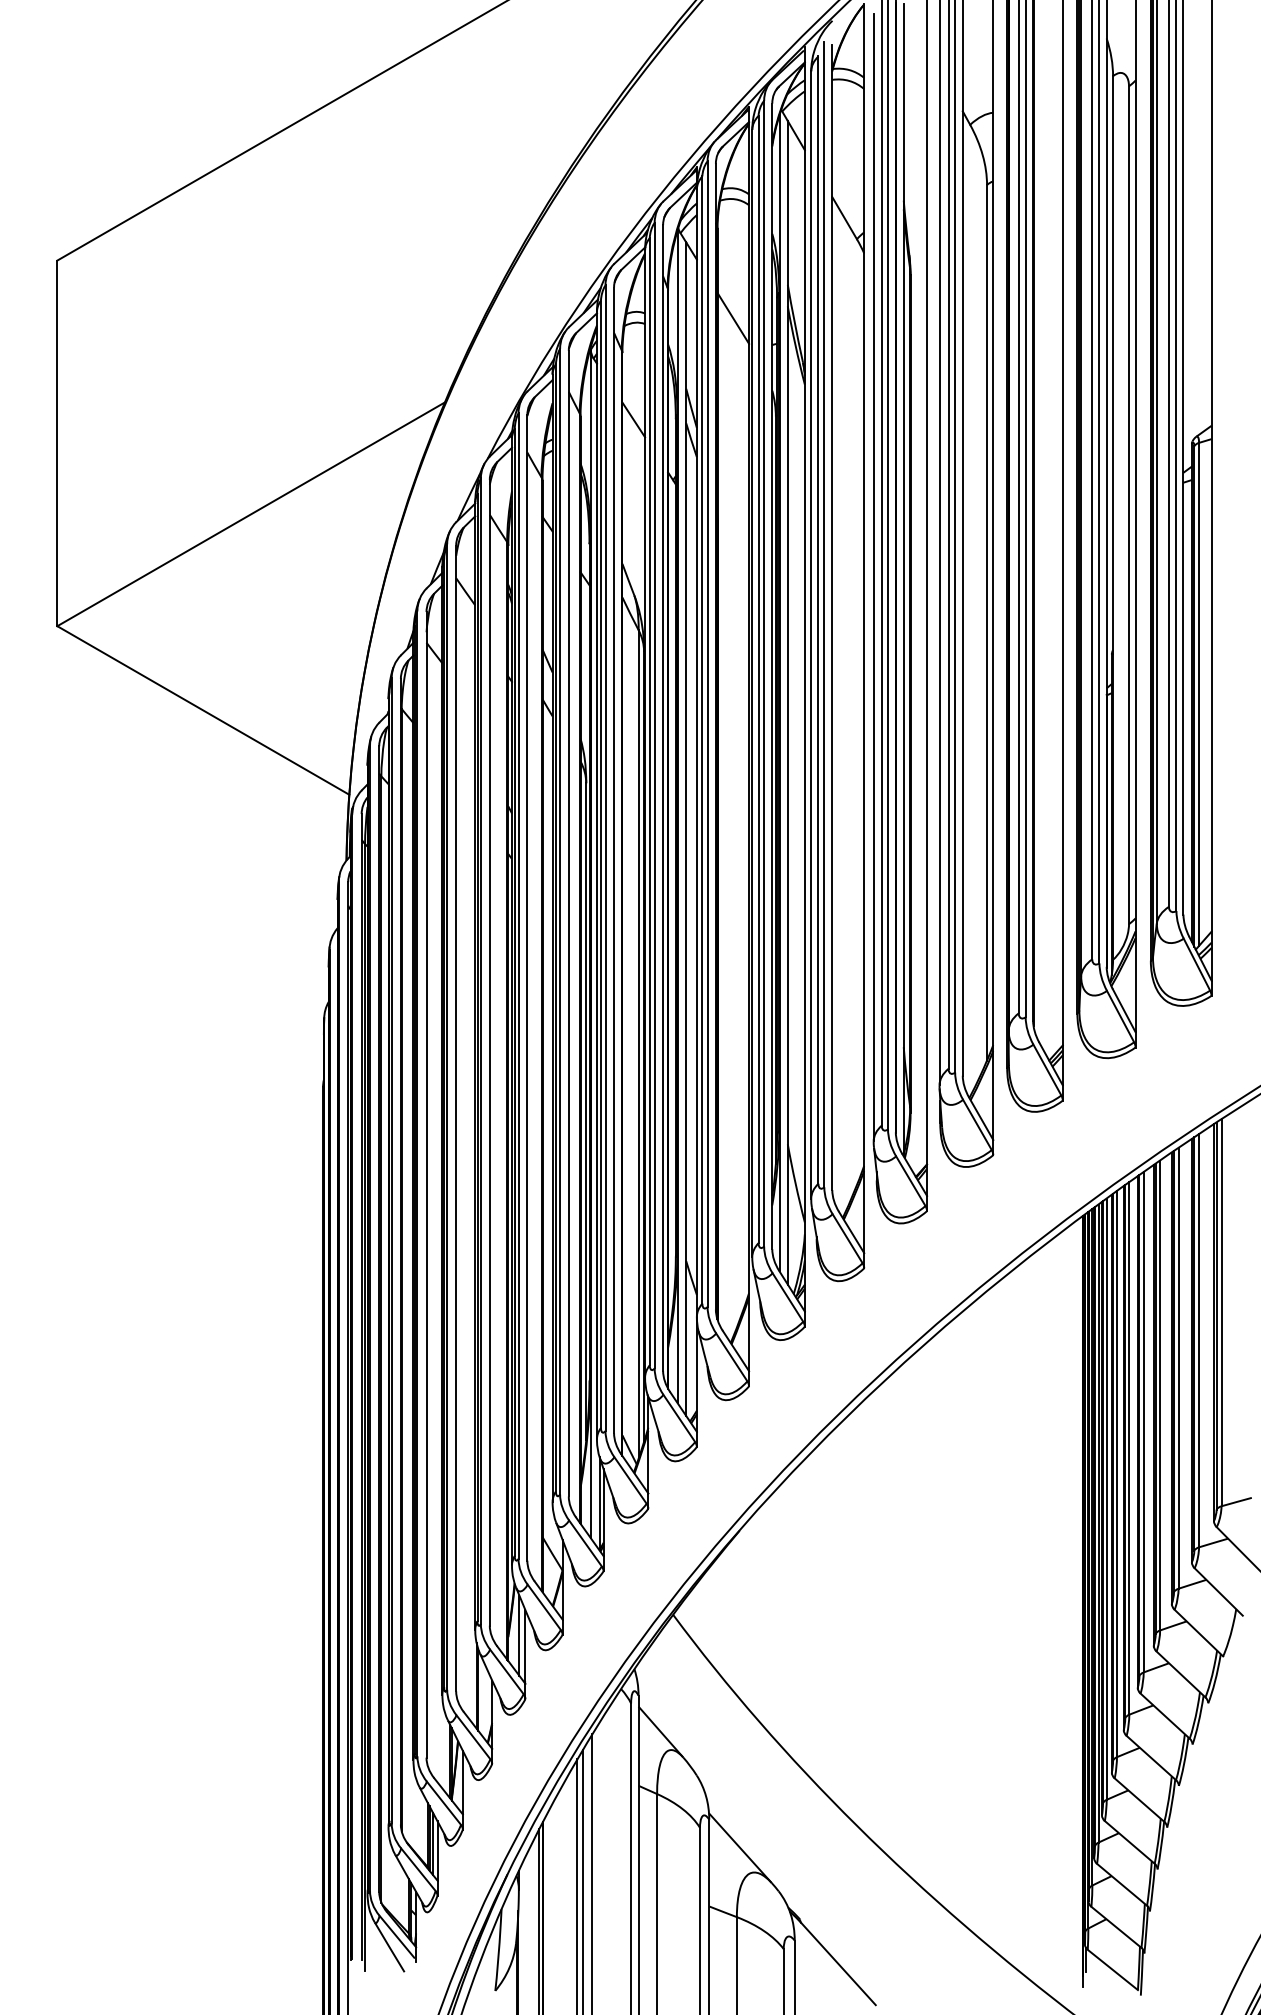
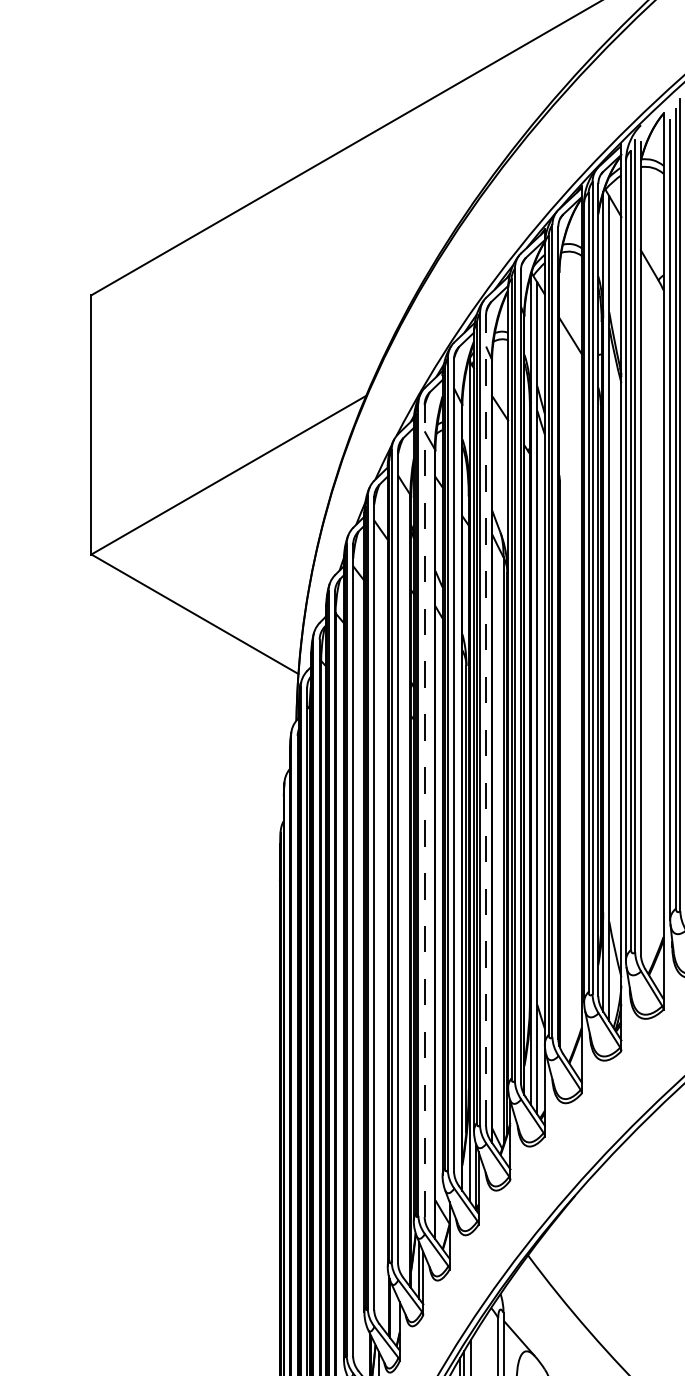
line: (614, 860) -> (486, 720), solid -> dashed
line: (527, 987) -> (424, 810), solid -> dashed

